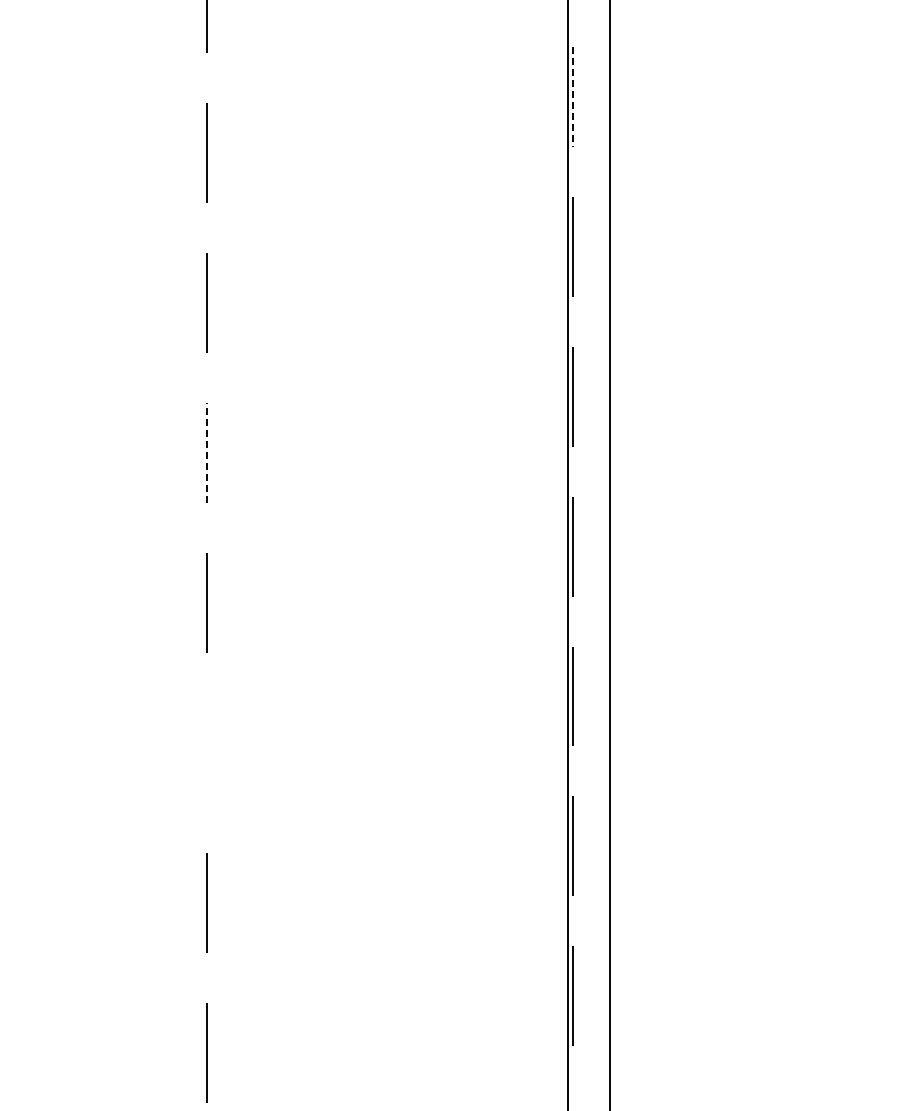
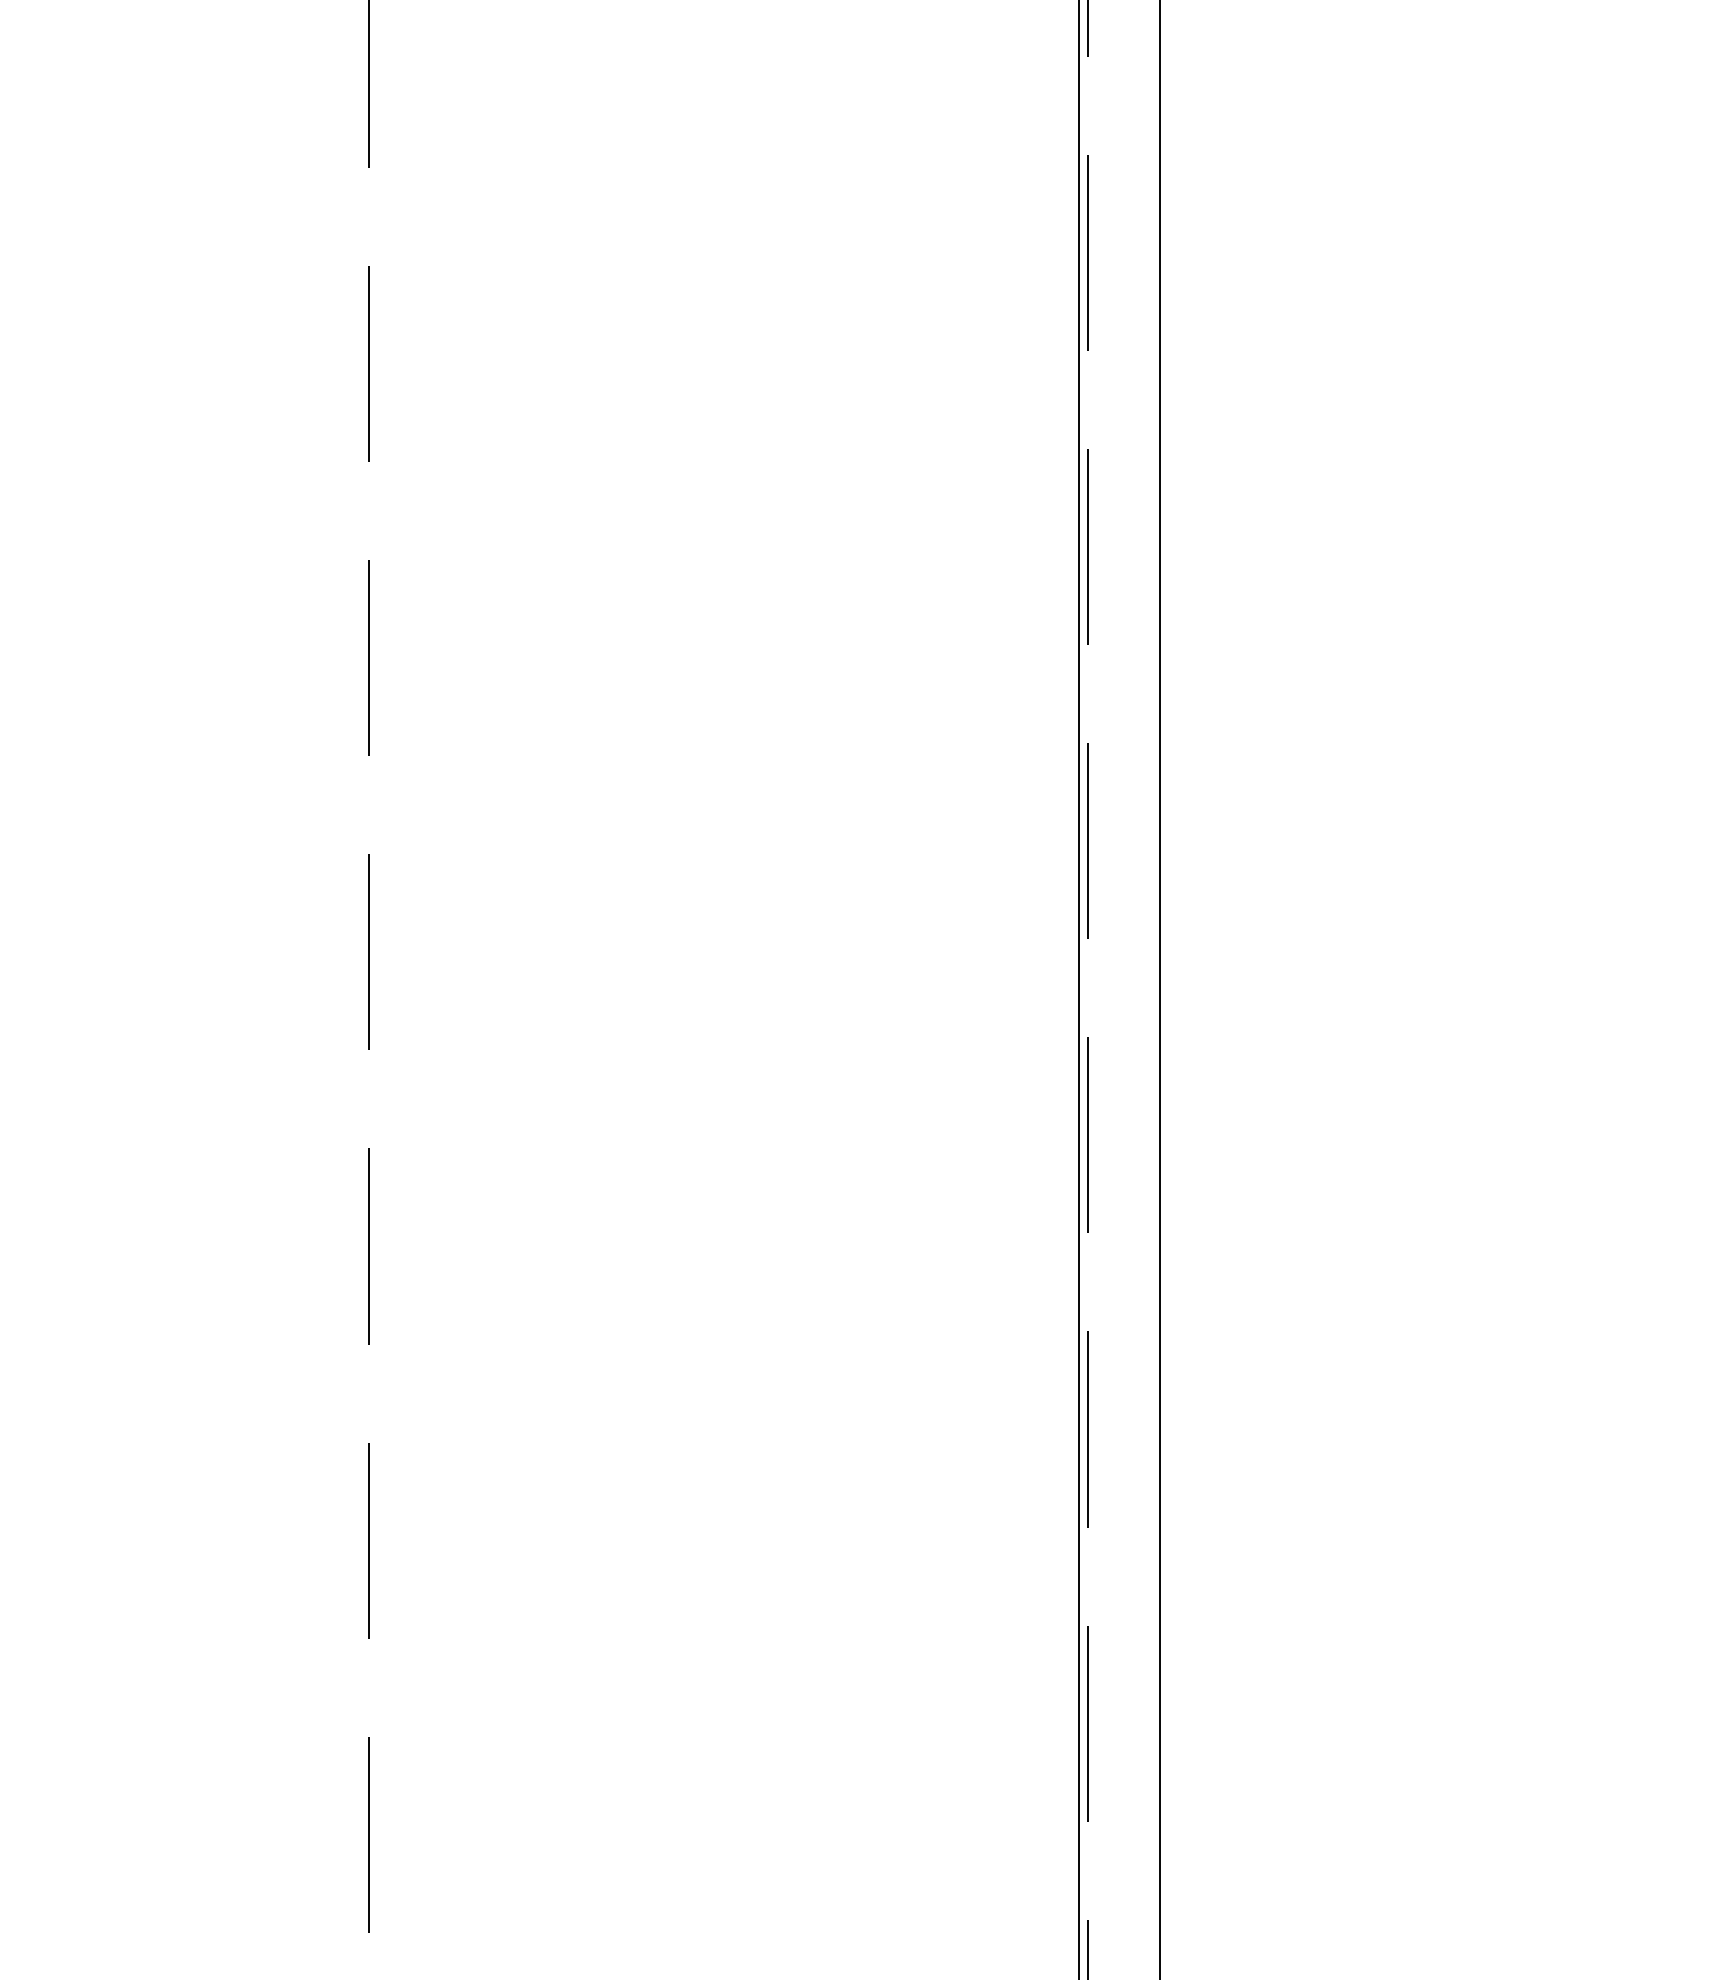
line: (573, 96) -> (1088, 252), dashed -> solid
line: (206, 453) -> (368, 952), dashed -> solid
line: (206, 752) -> (368, 1539), added

